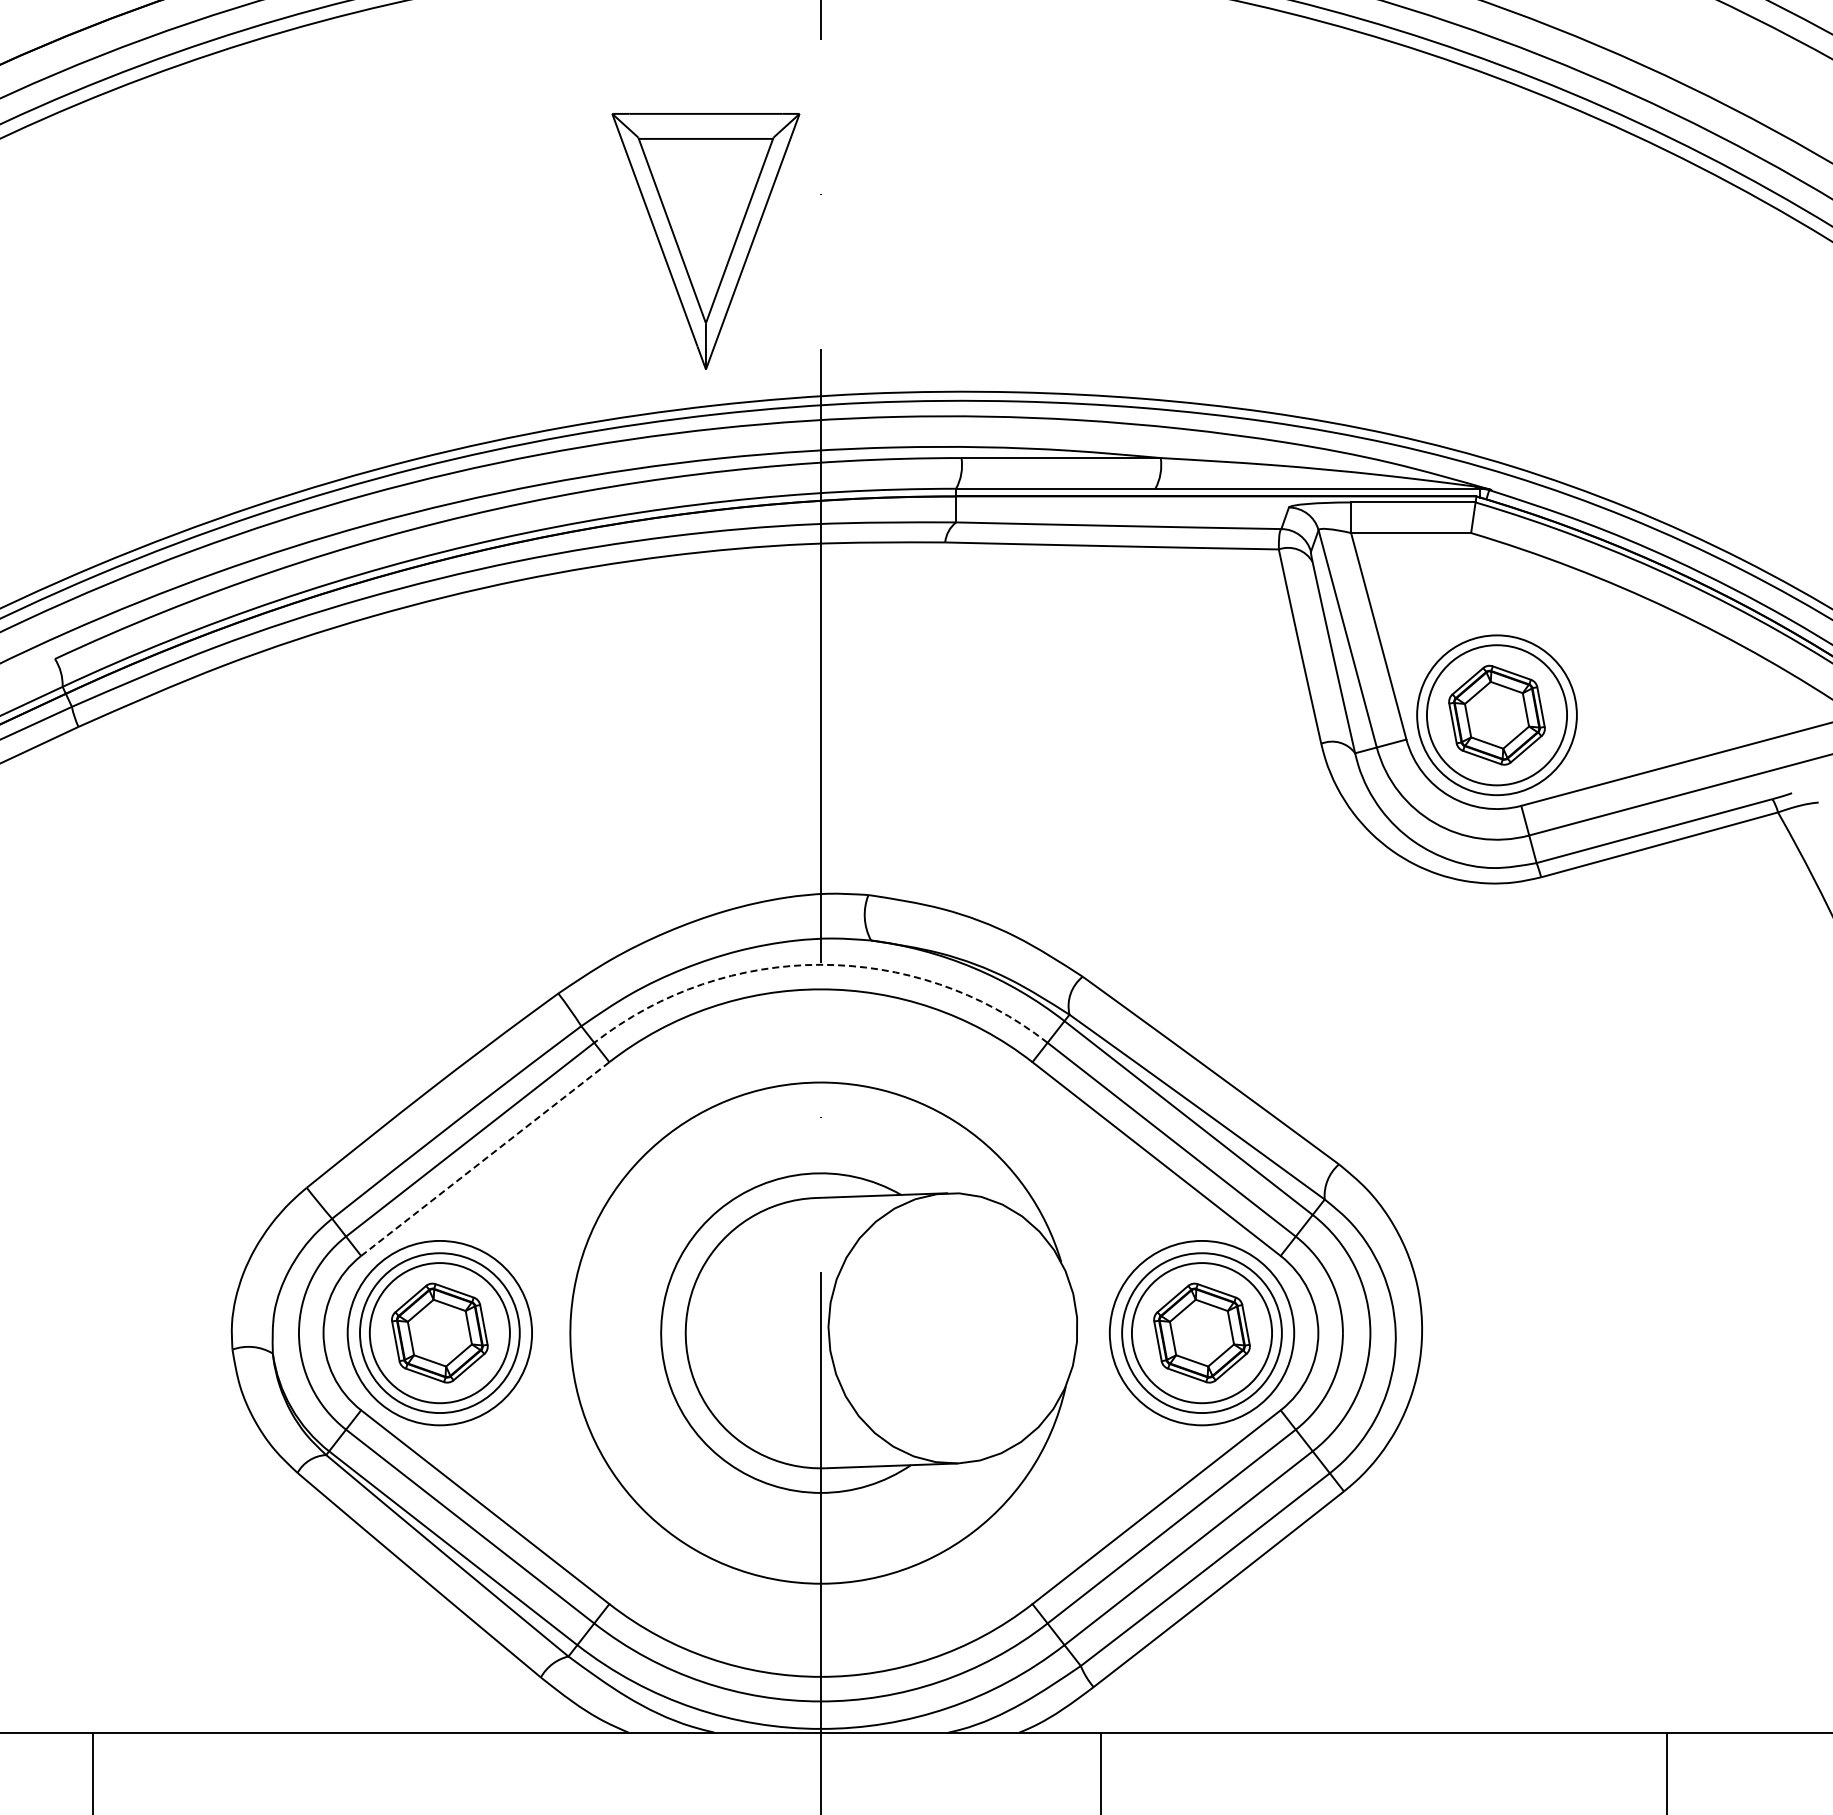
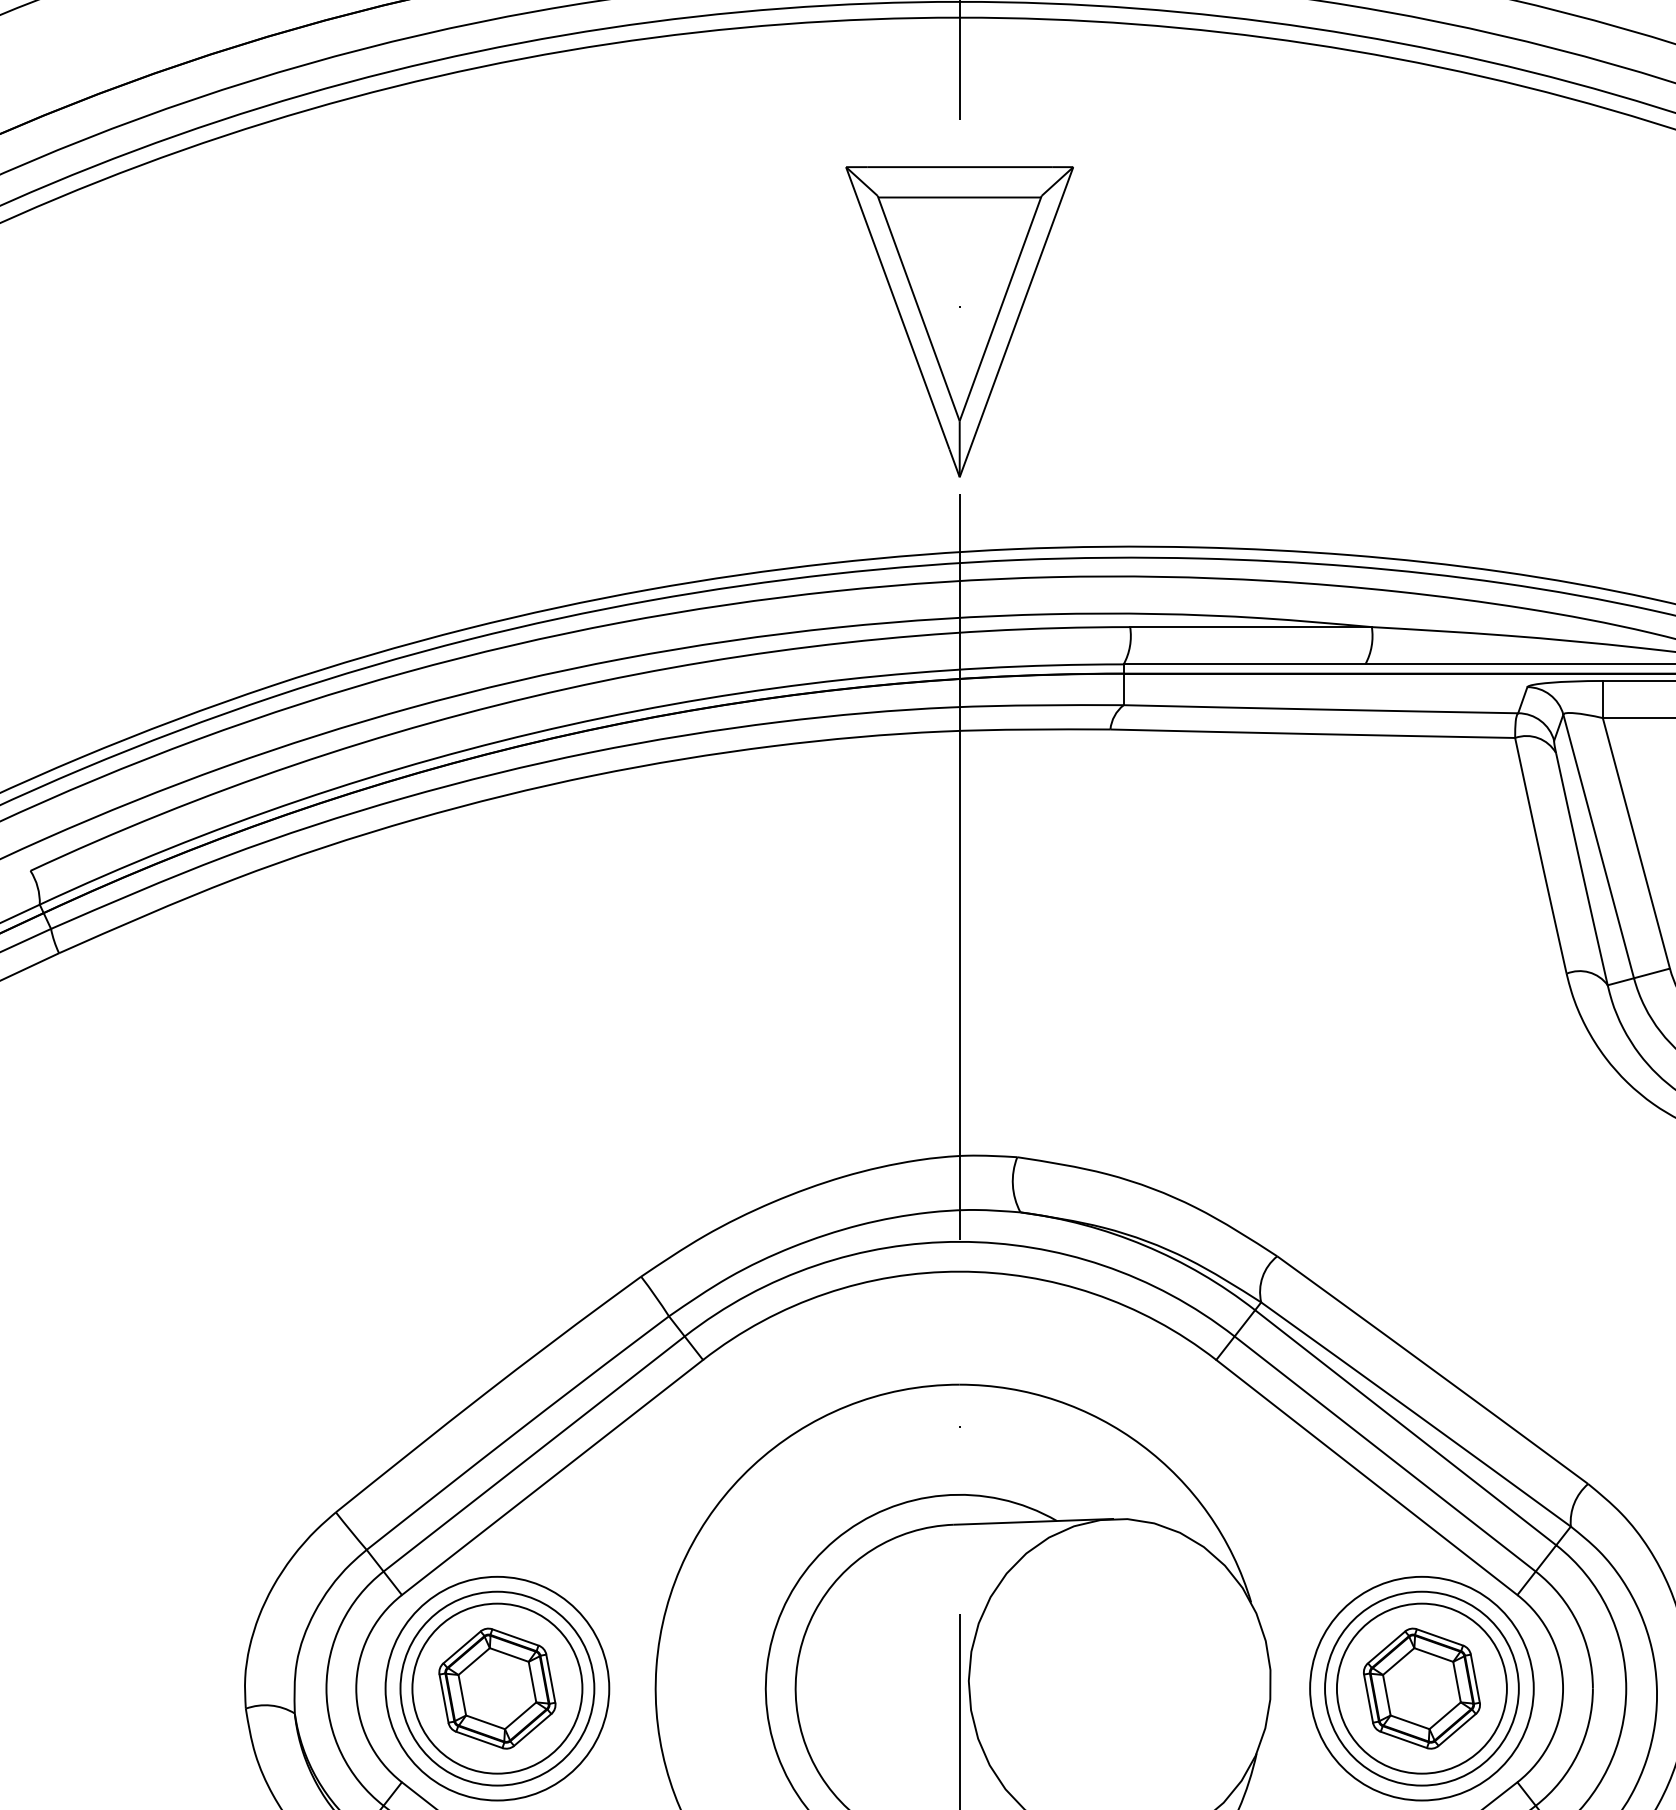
part: (705, 241) -> (959, 321), moved
arc: (820, 964) -> (959, 1241), dashed -> solid
line: (484, 1159) -> (551, 1478), dashed -> solid

